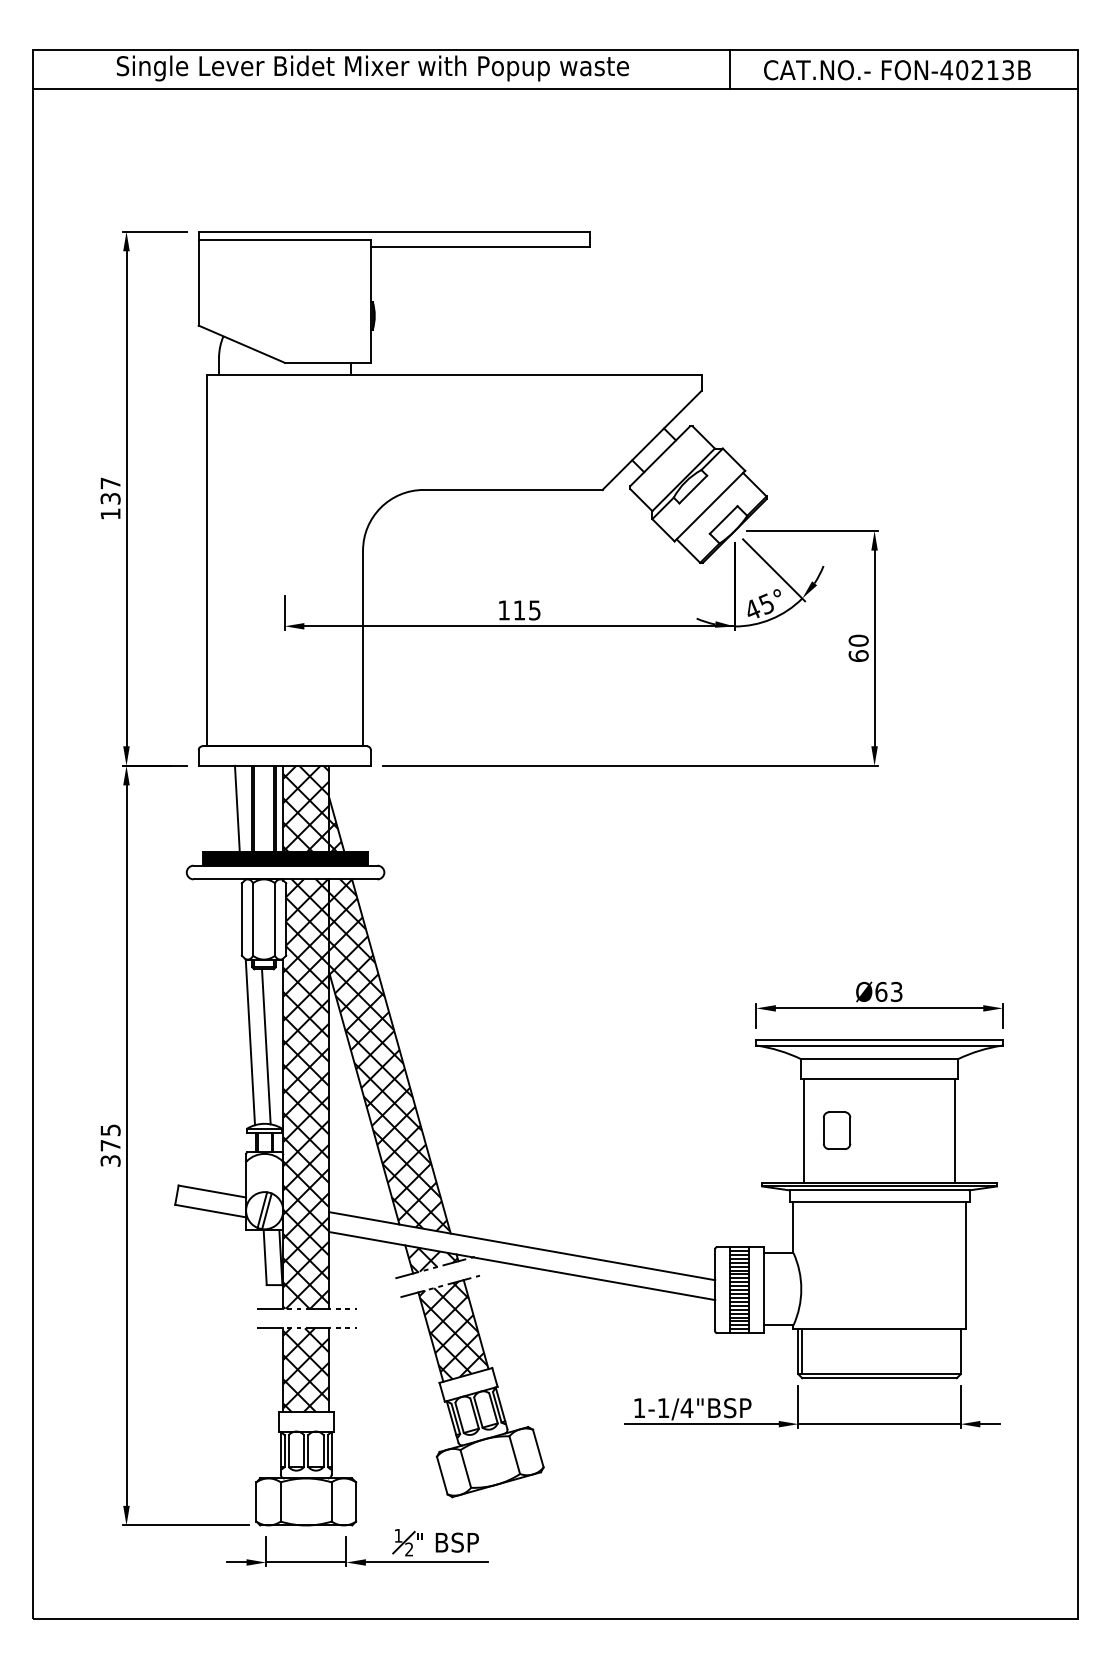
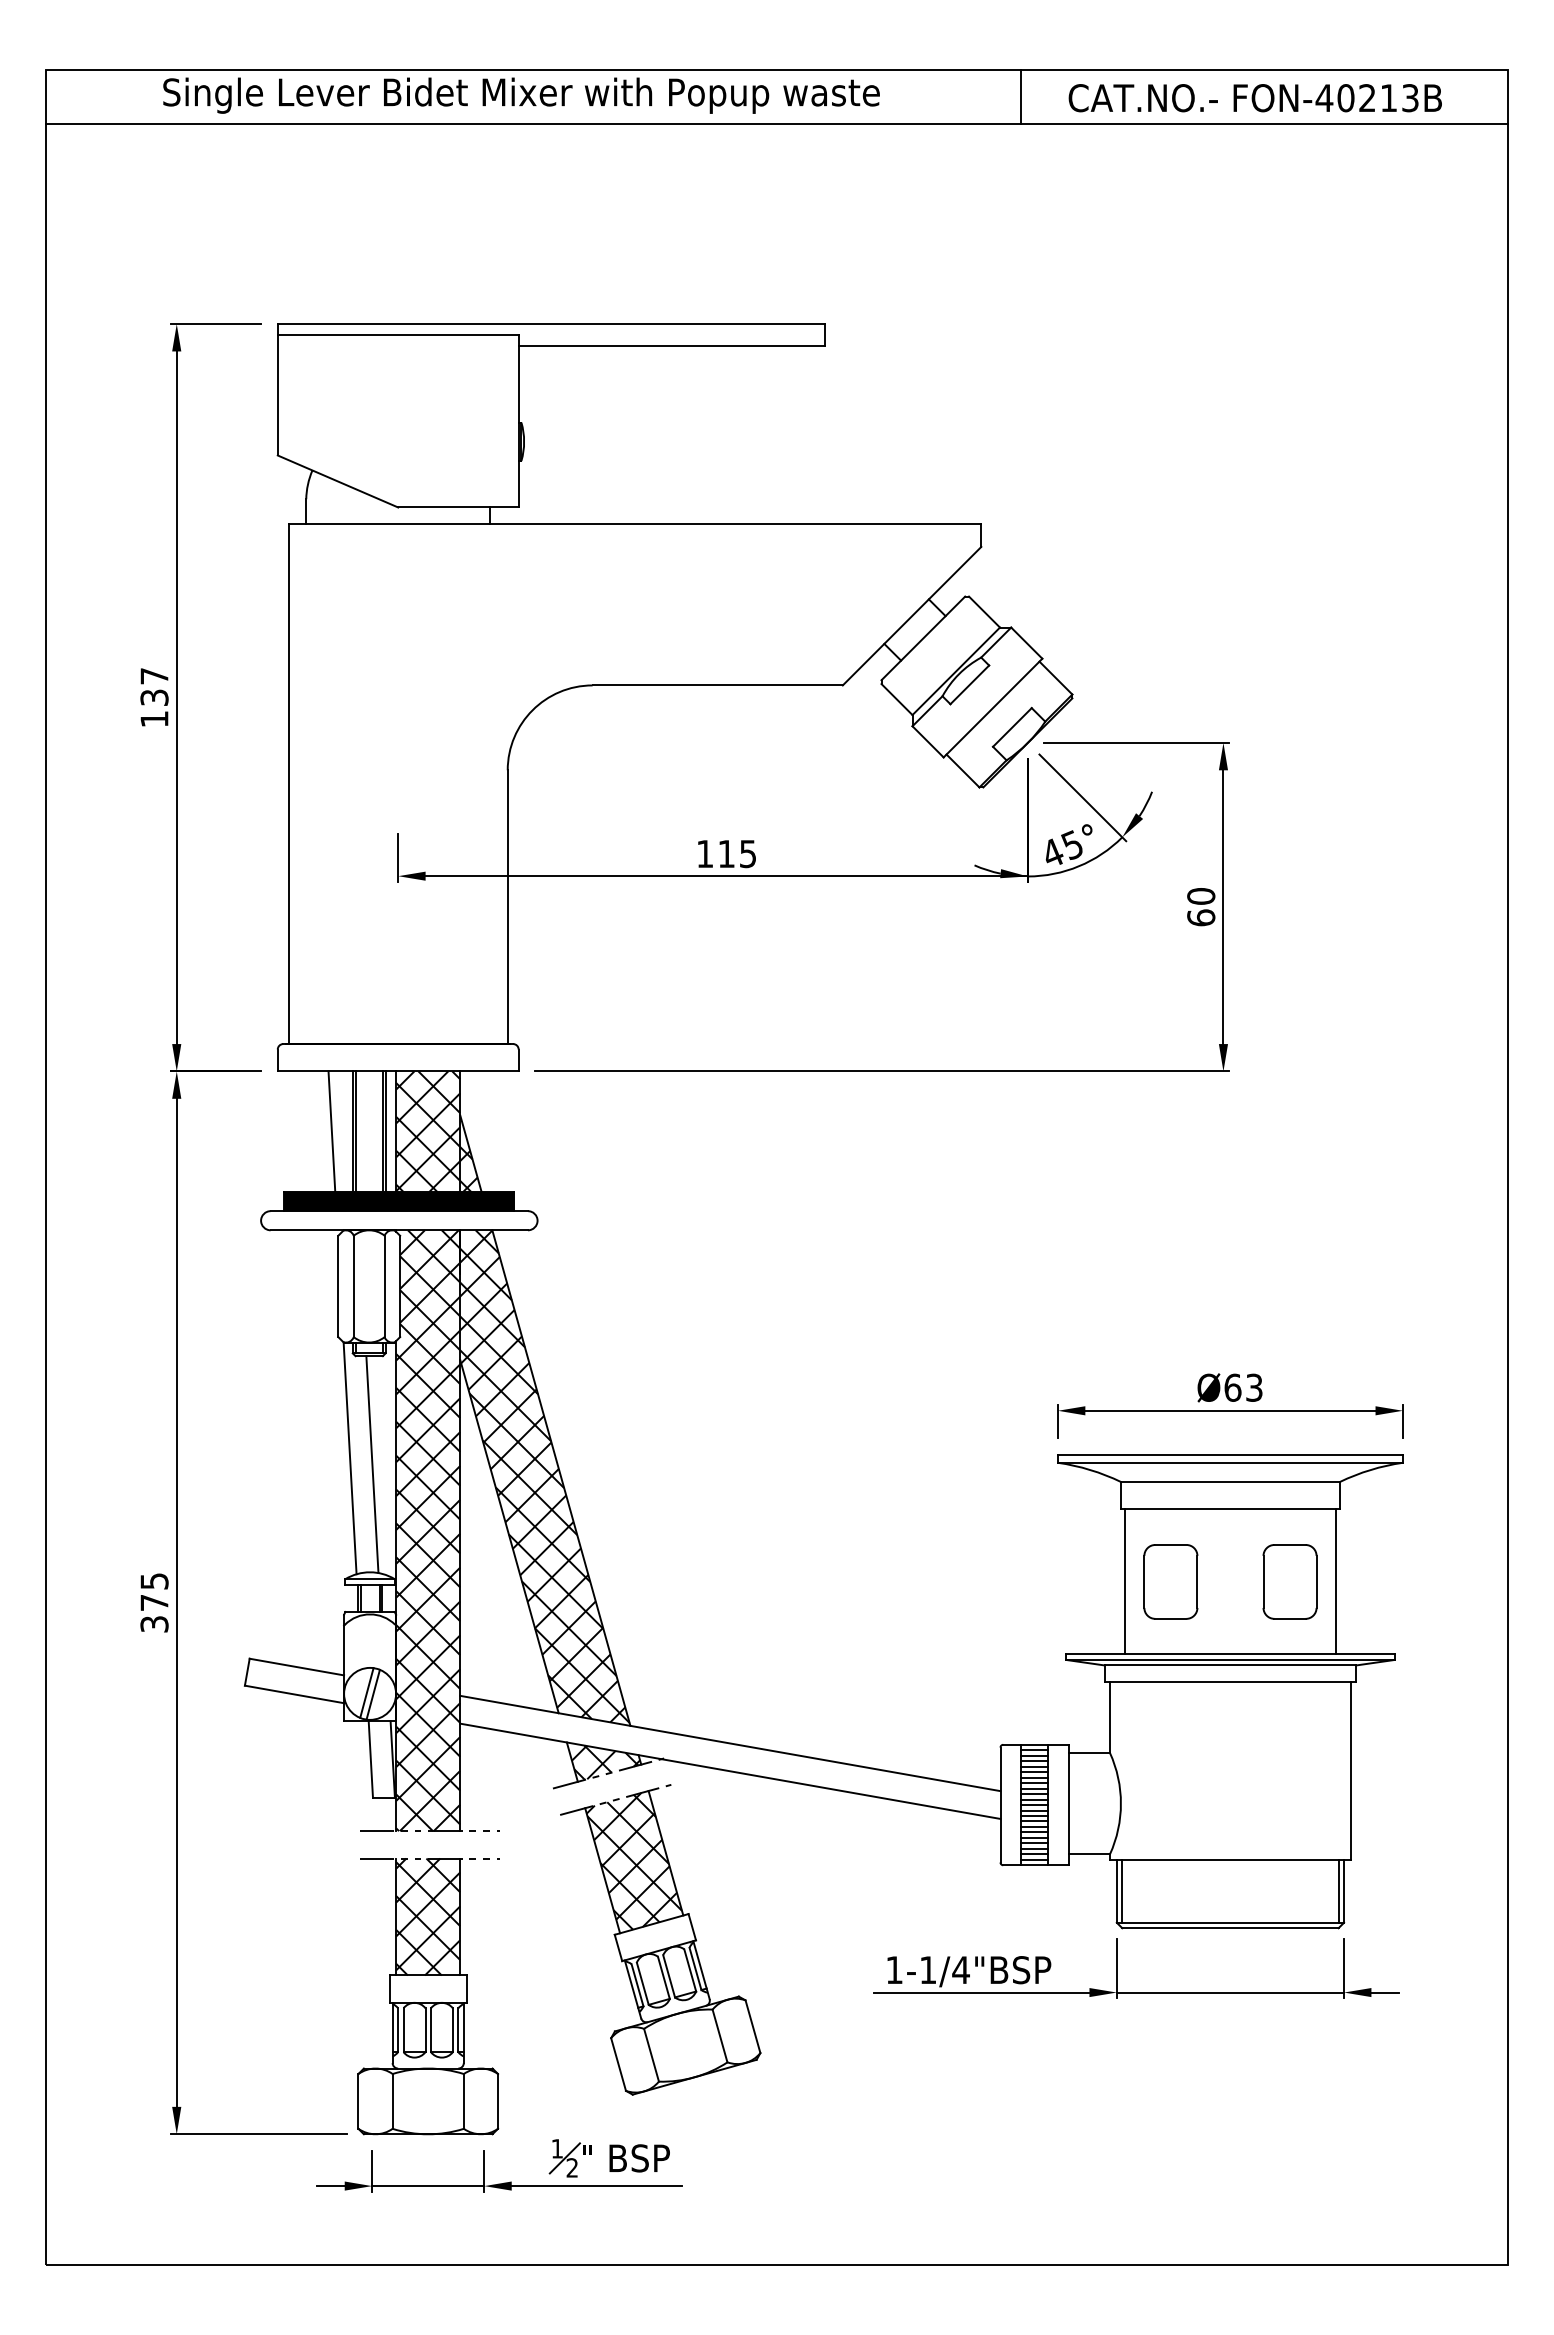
part: (836, 1130) -> (1170, 1581), size x1.43
part: (921, 1130) -> (1289, 1581), added
line: (957, 1351) -> (1339, 1890), added

